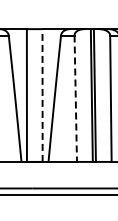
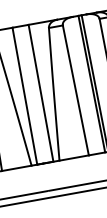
line: (42, 95) -> (40, 93), dashed -> solid
line: (75, 99) -> (75, 91), dashed -> solid

